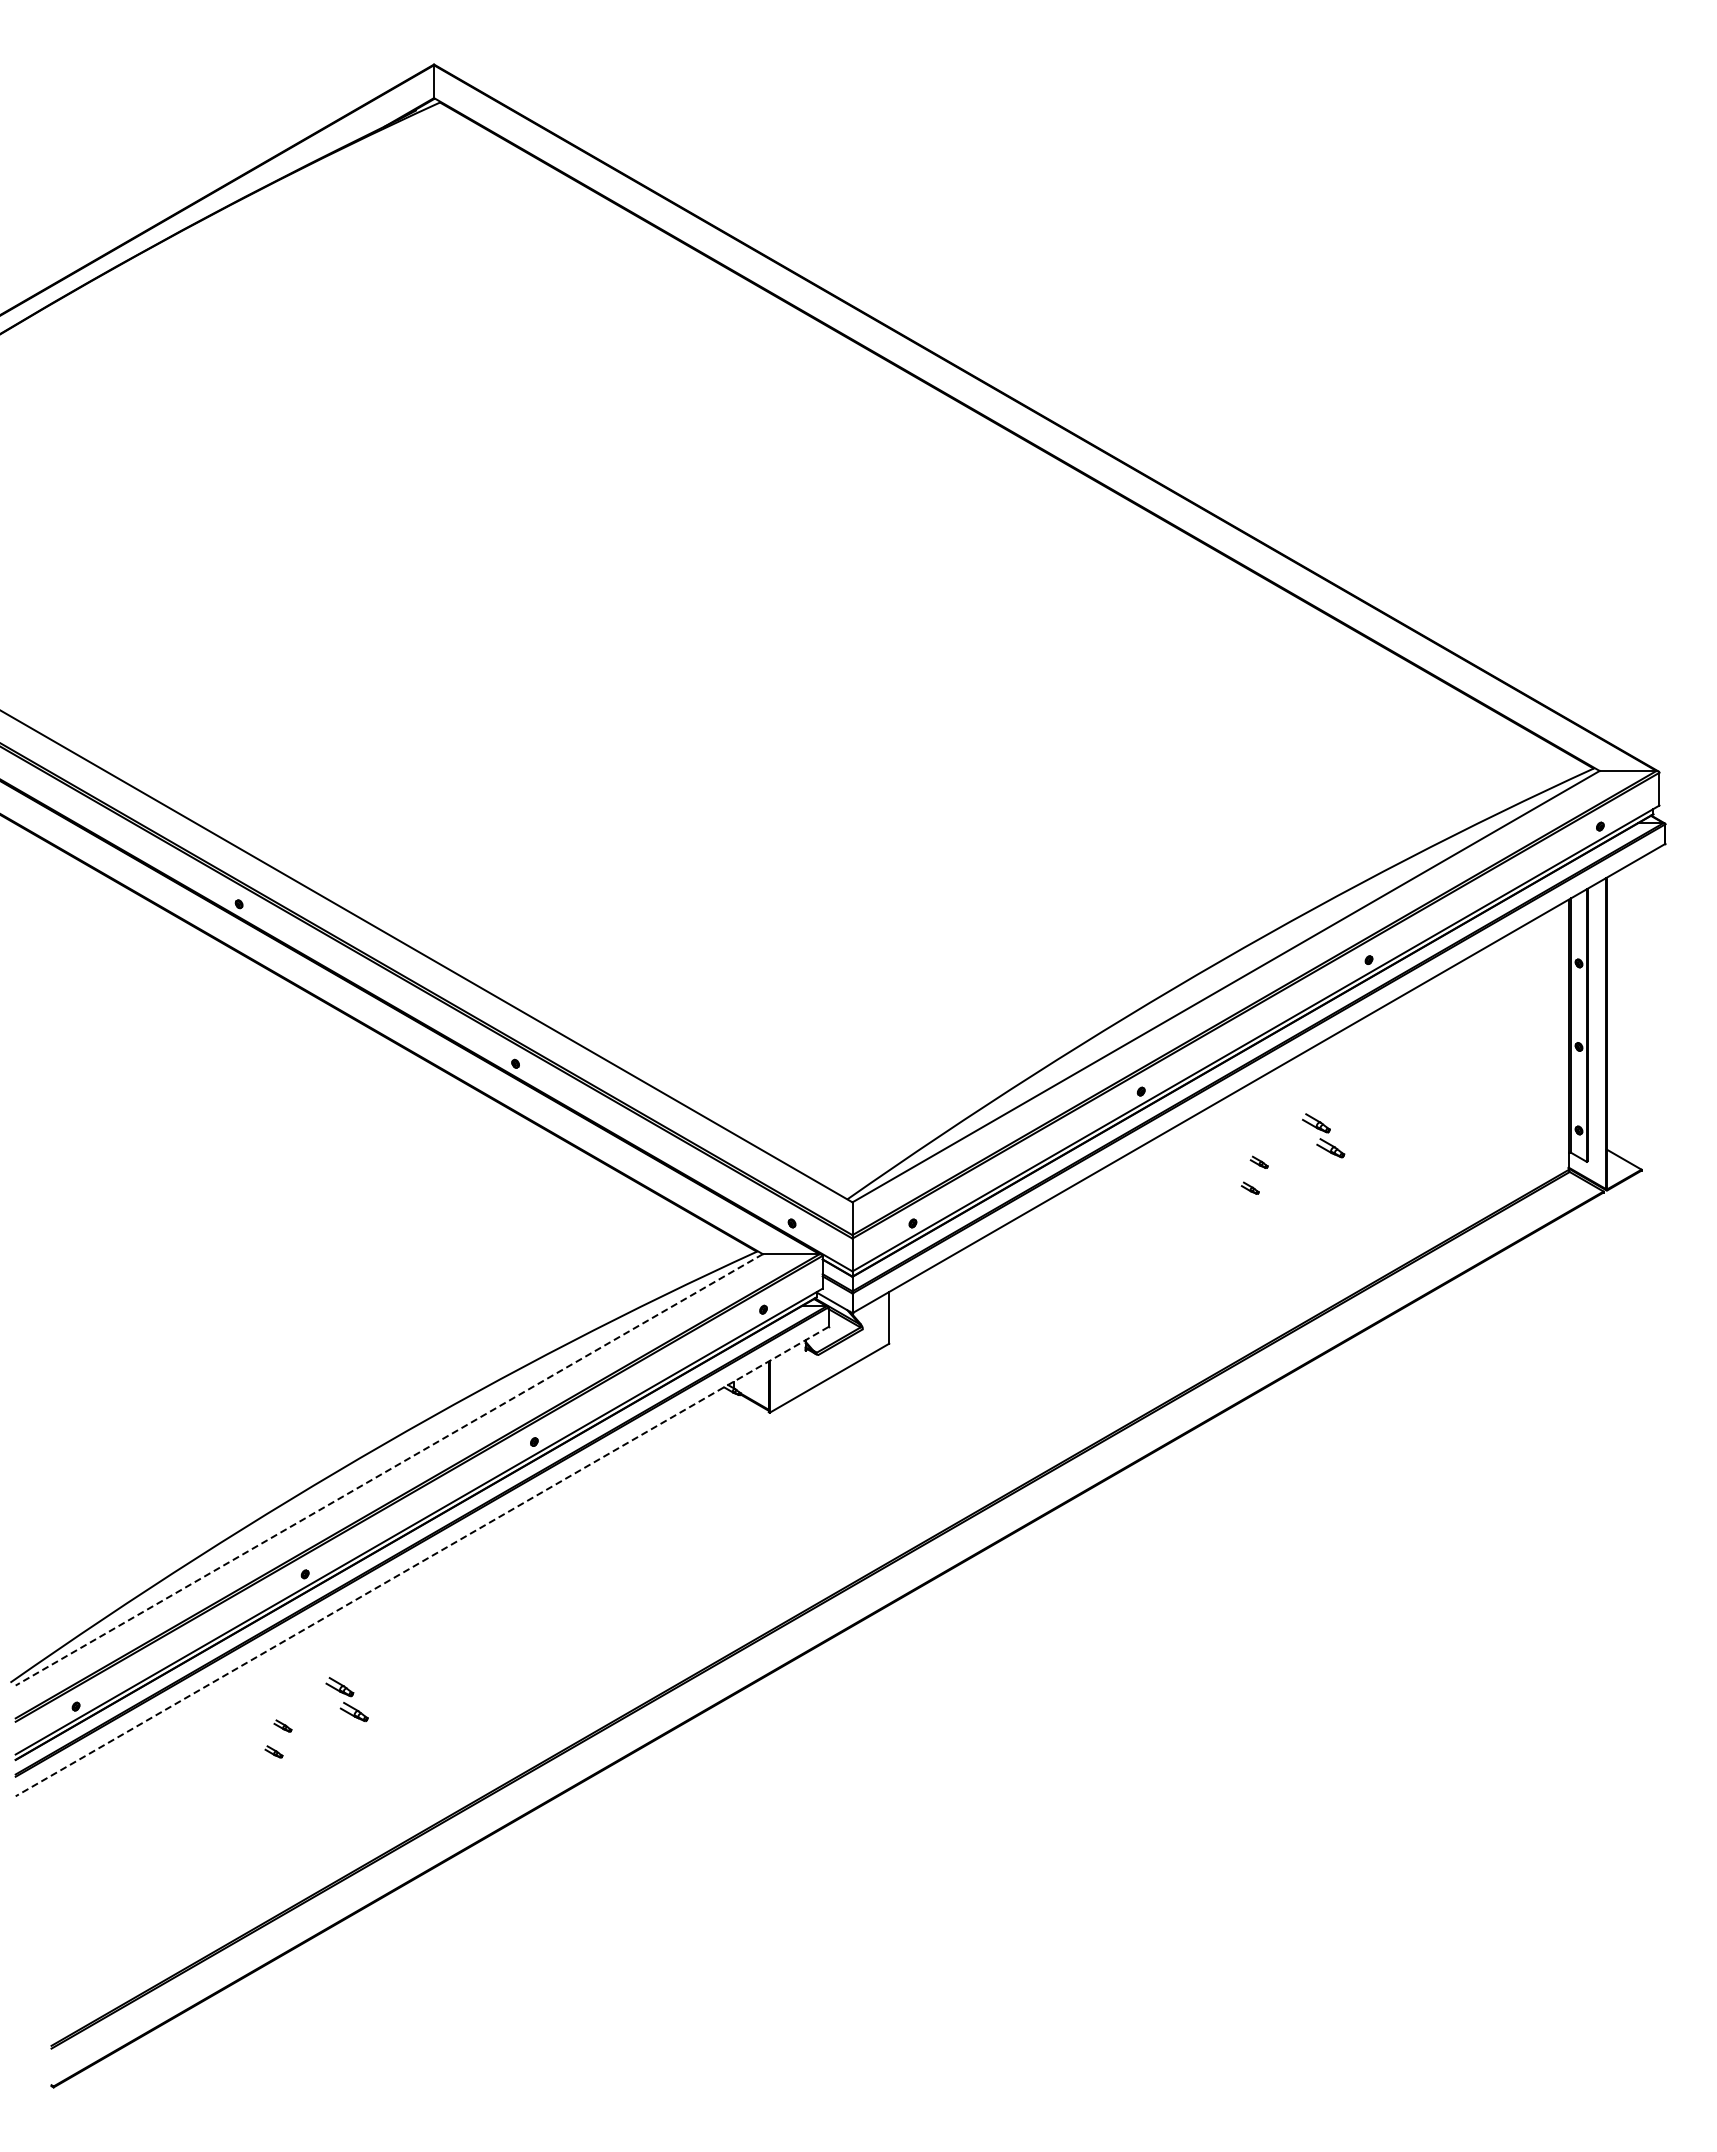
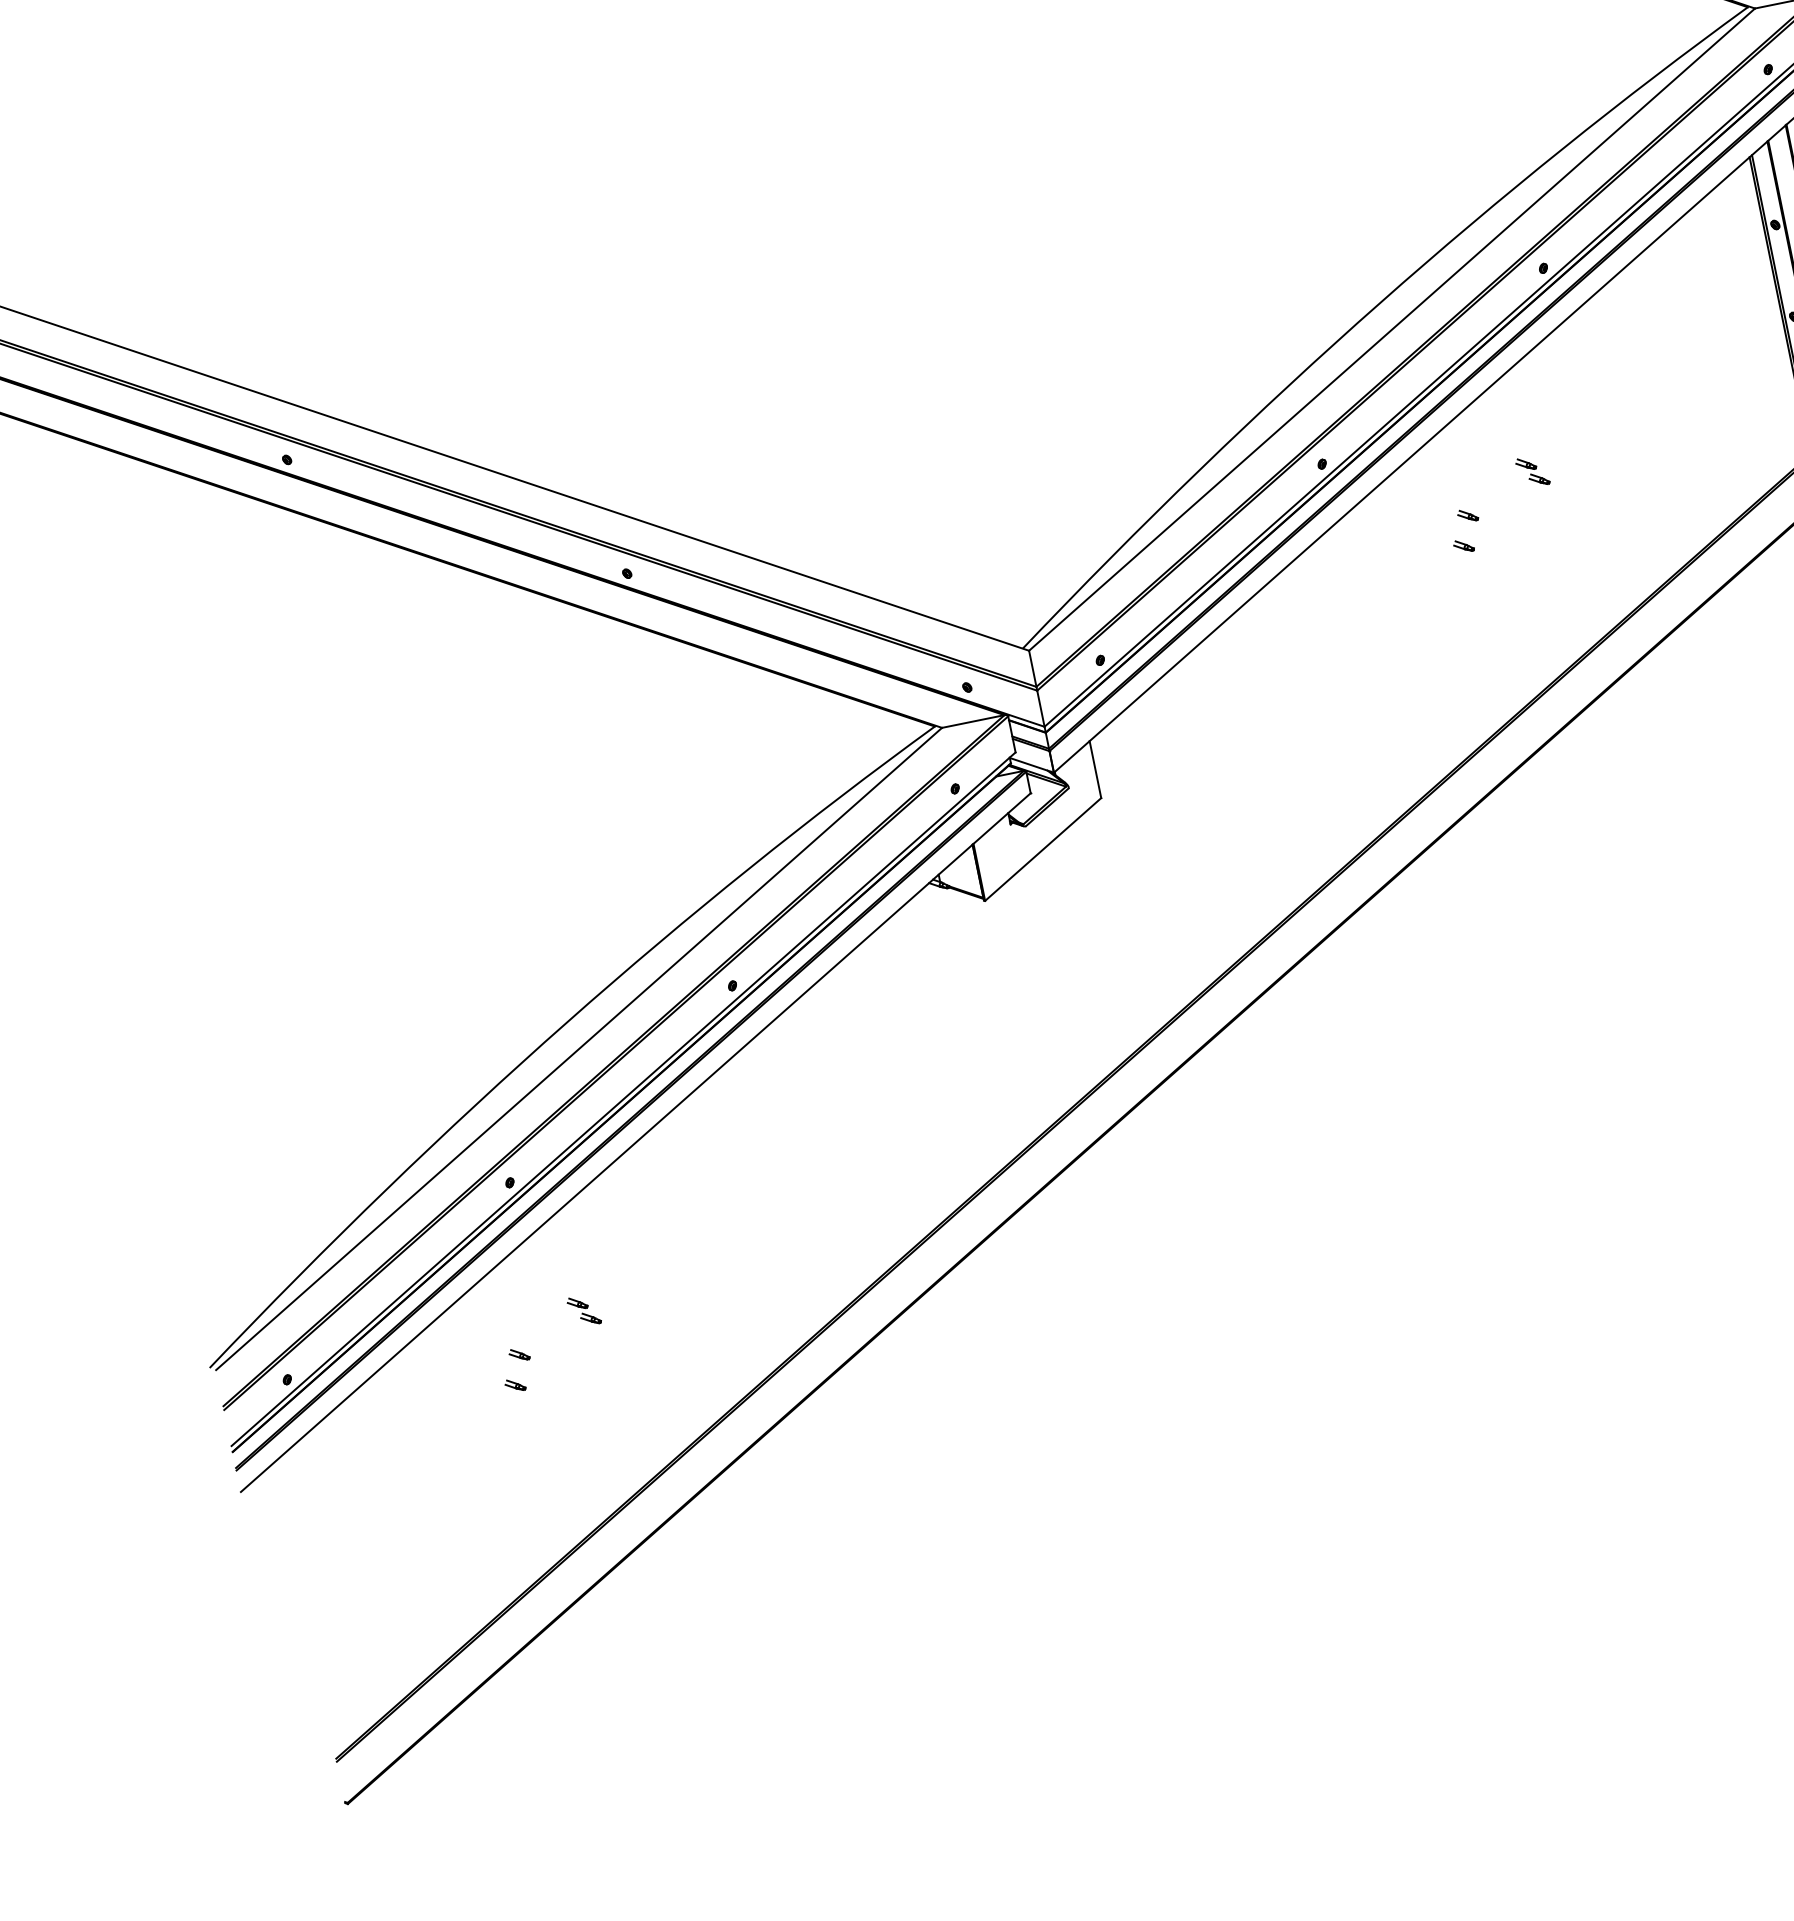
part: (1323, 1135) -> (1532, 471), size x0.62
line: (388, 1470) -> (578, 1049), dashed -> solid
line: (421, 1561) -> (635, 1142), dashed -> solid
part: (347, 1698) -> (584, 1310), size x0.62

